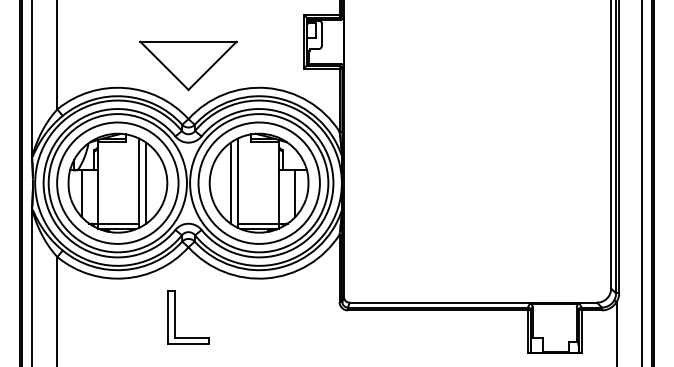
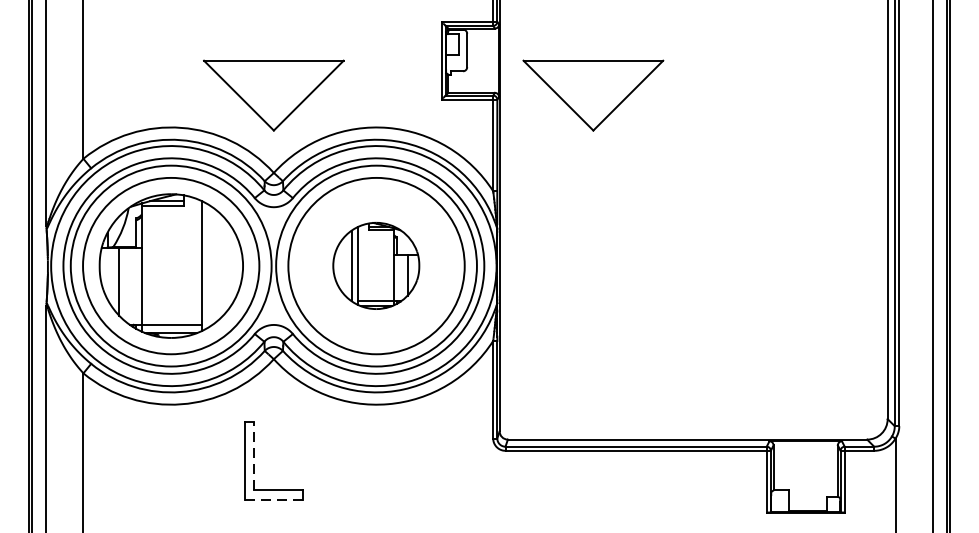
part: (408, 65) -> (593, 95), added
line: (146, 182) -> (212, 265), removed
part: (258, 182) -> (375, 265), size x0.6
line: (175, 313) -> (254, 455), solid -> dashed
line: (189, 344) -> (275, 500), solid -> dashed

